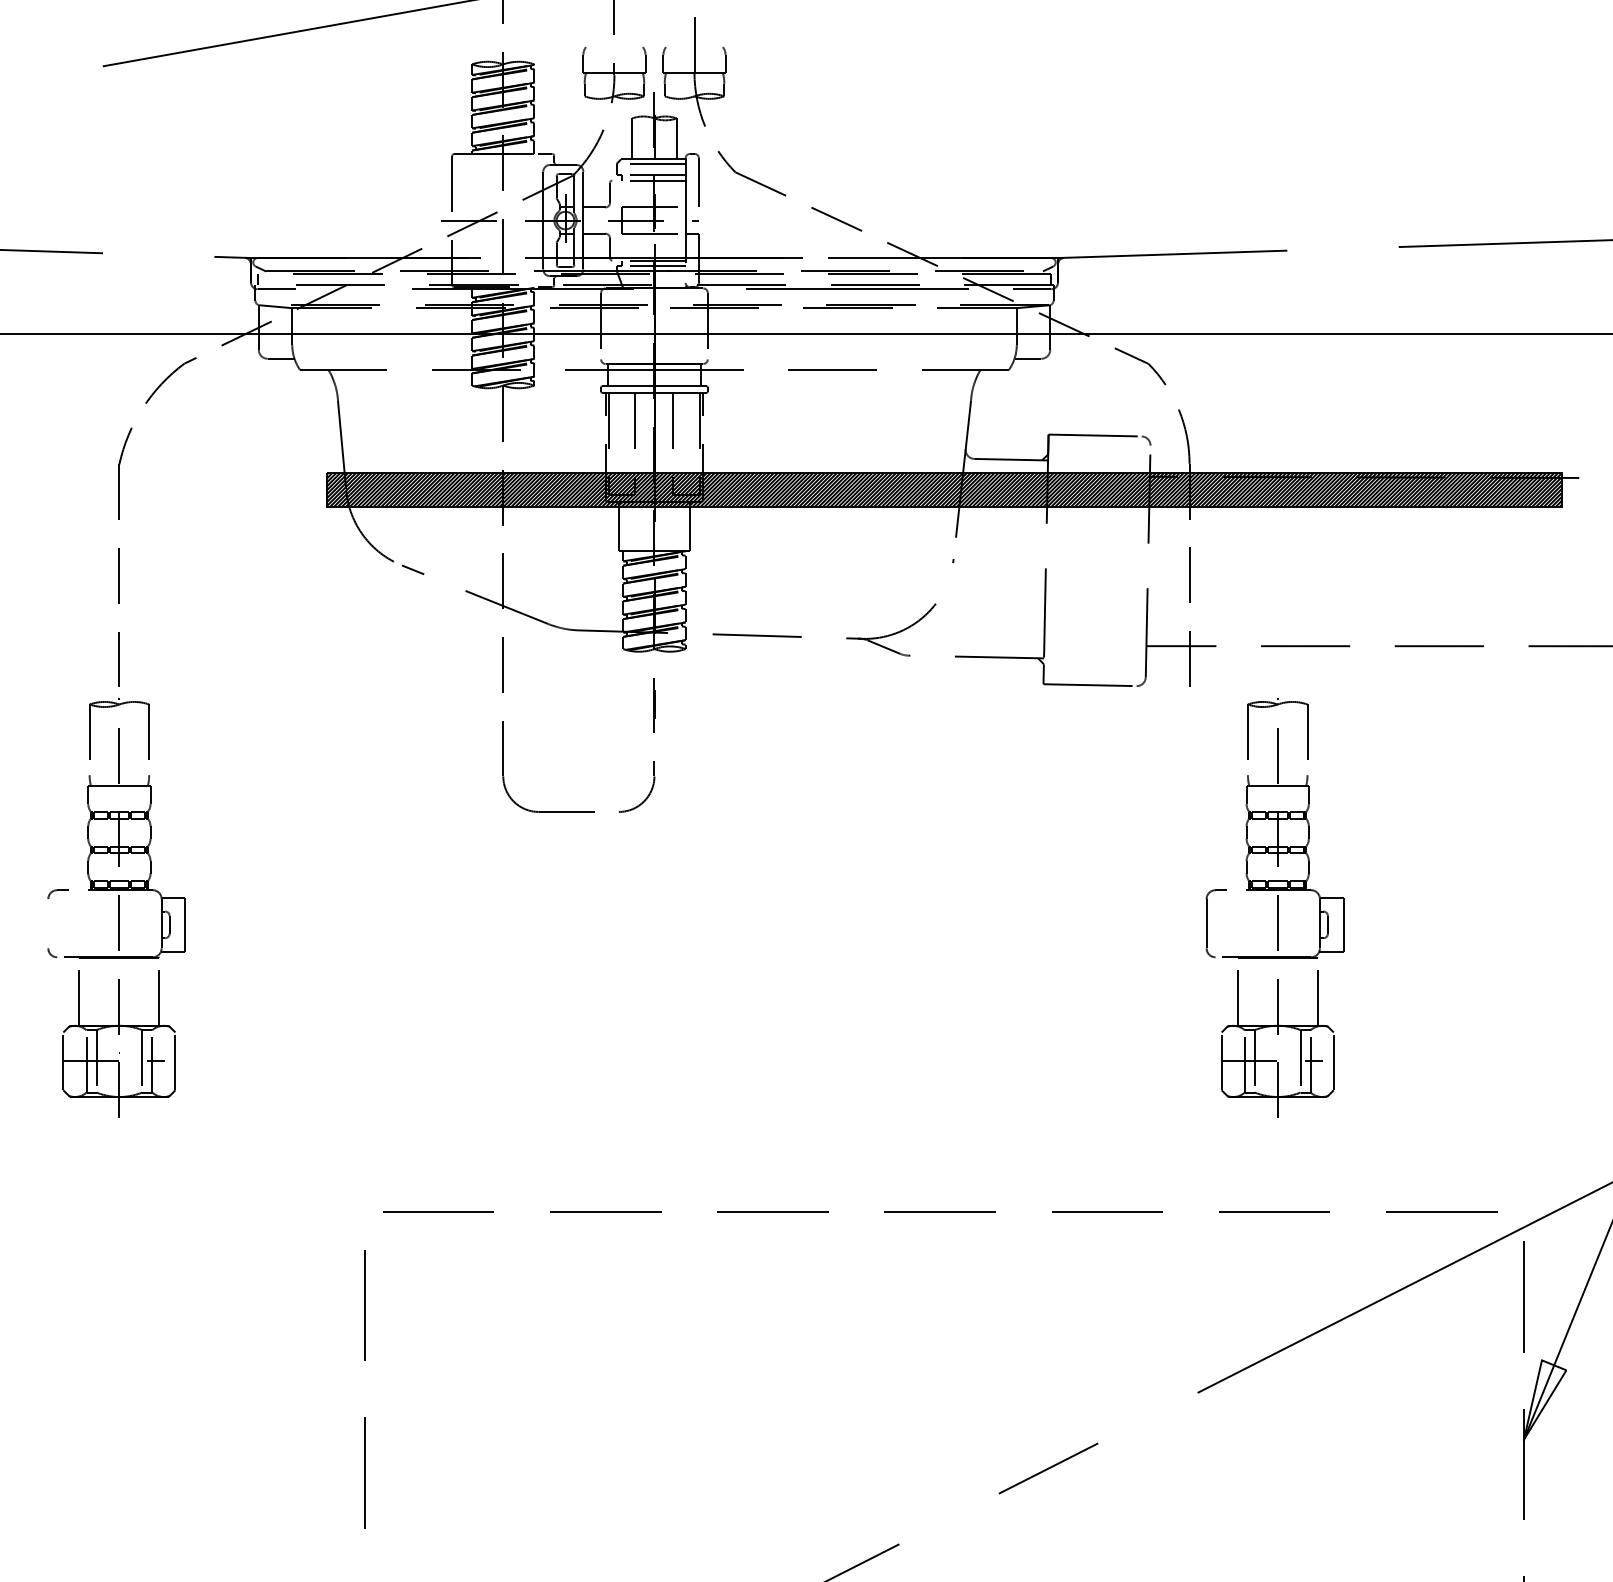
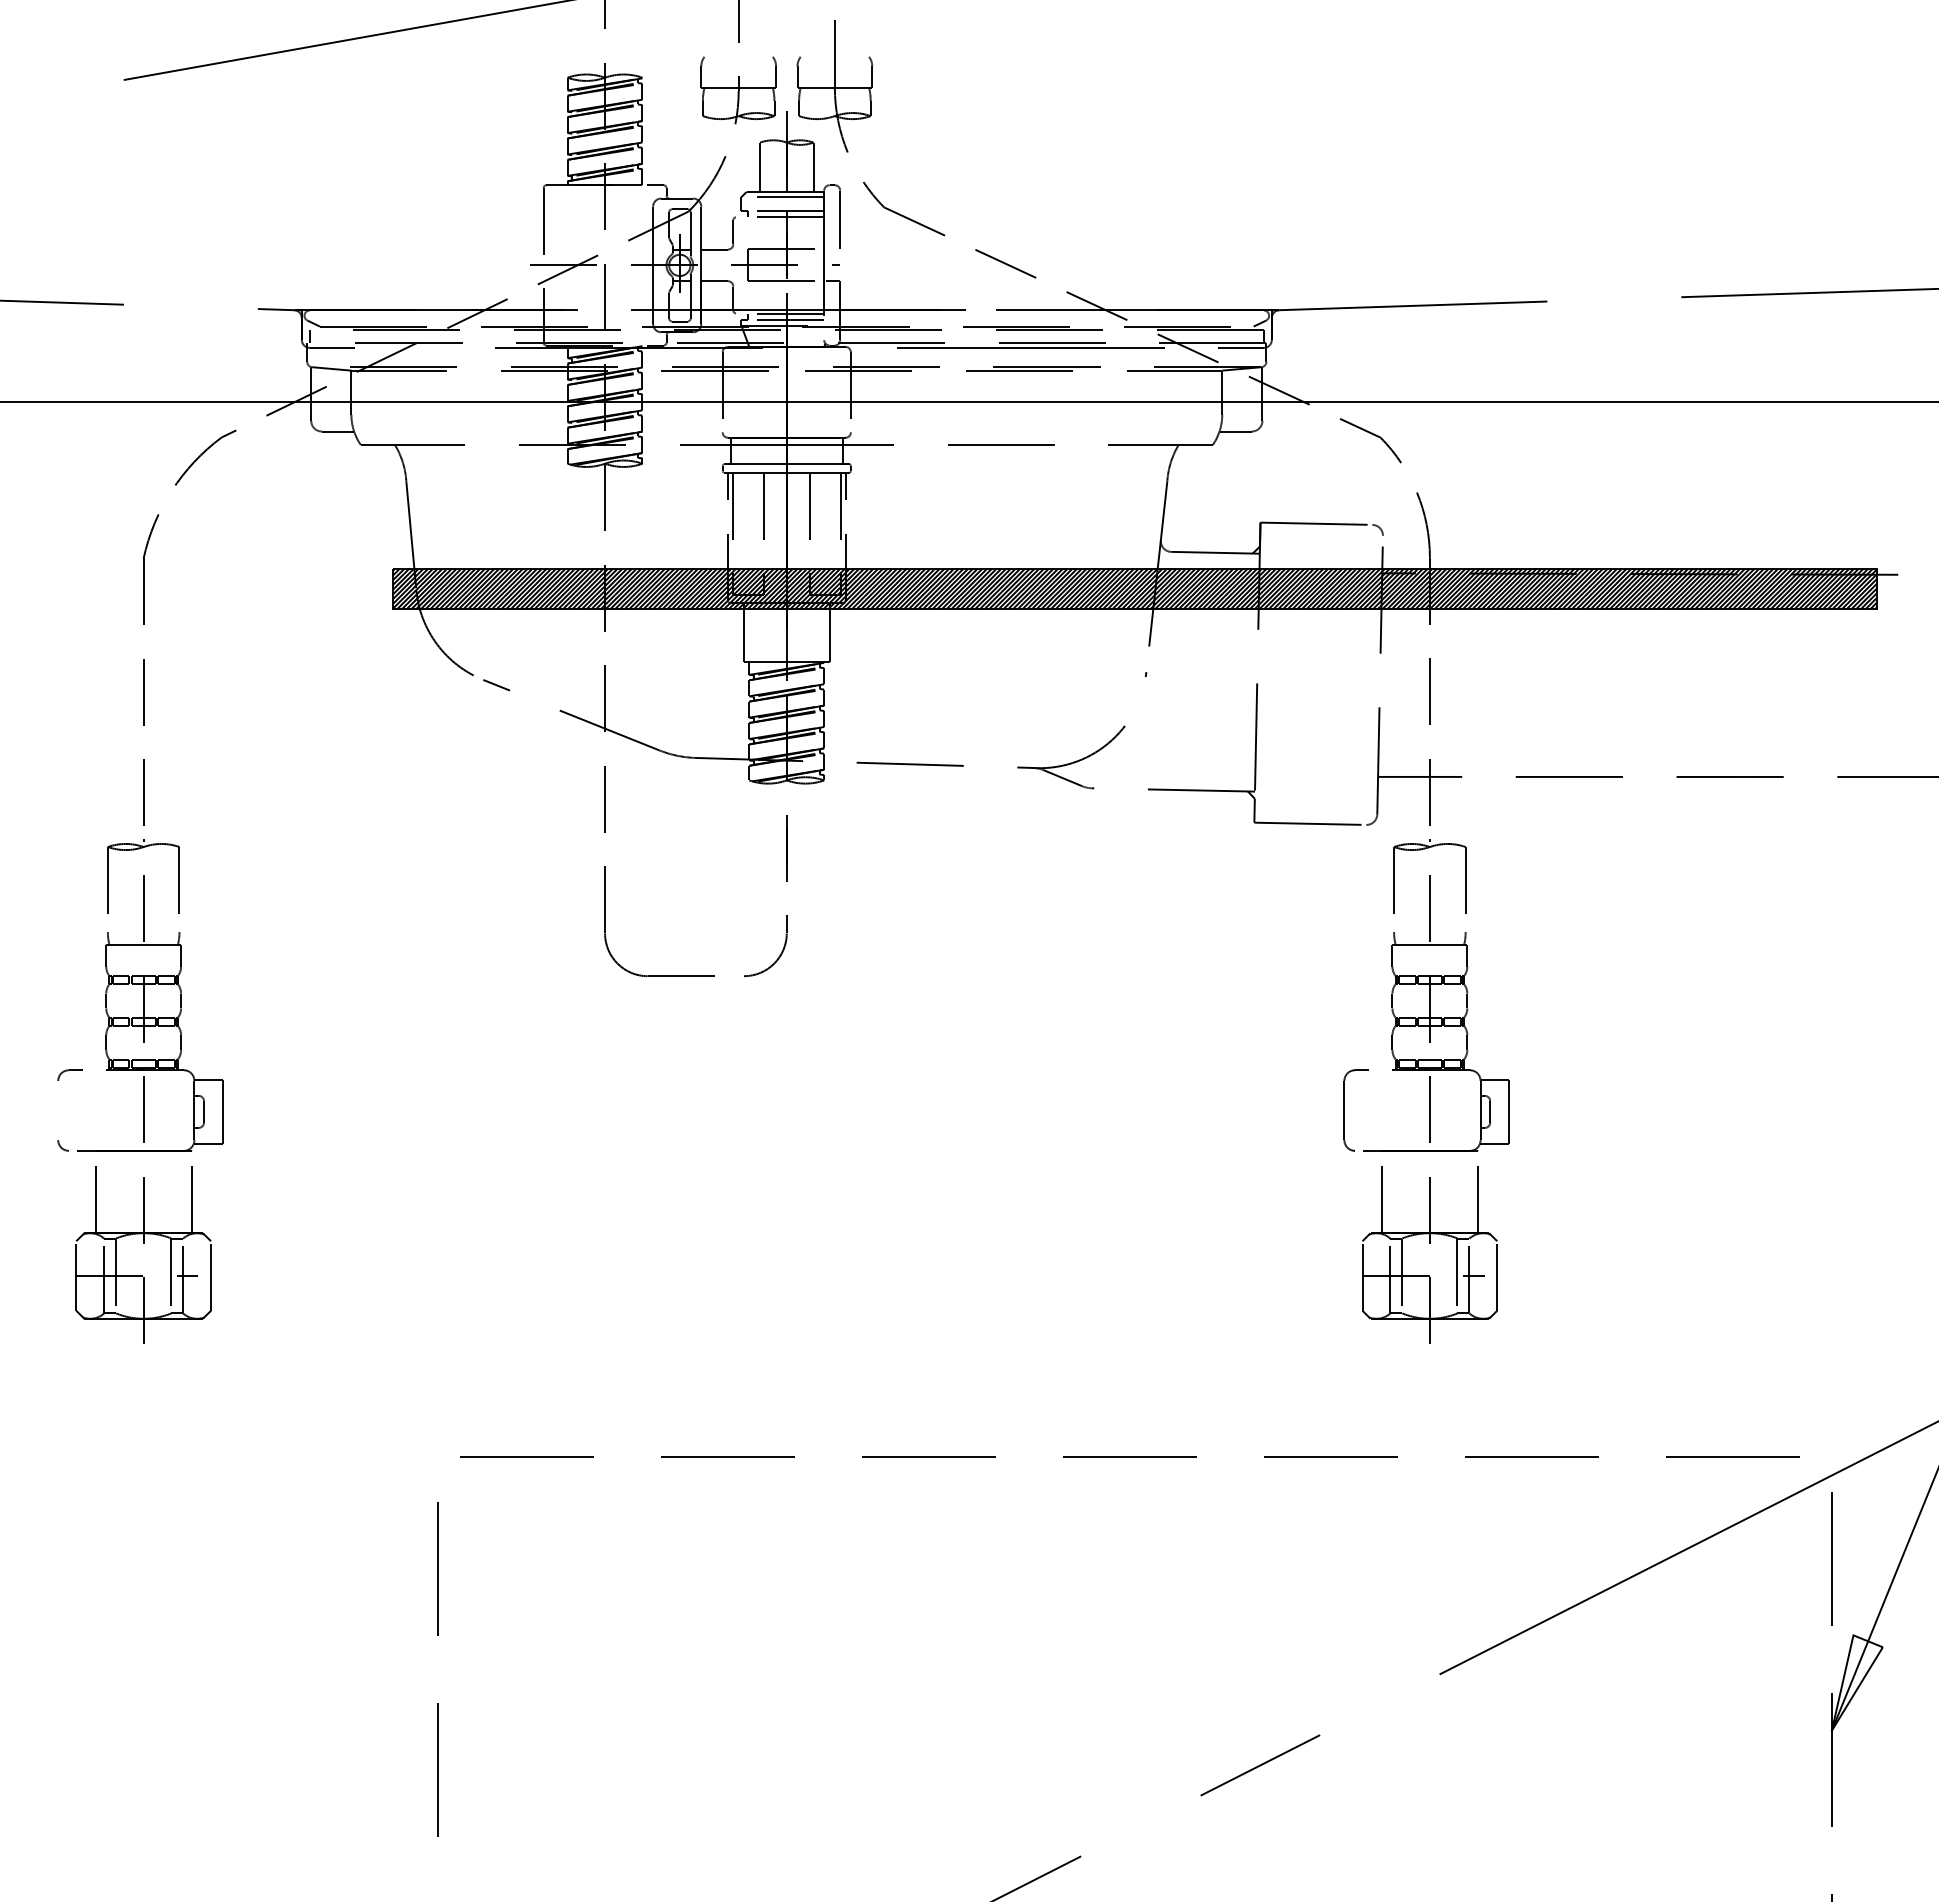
part: (1274, 907) -> (1426, 1091), moved

